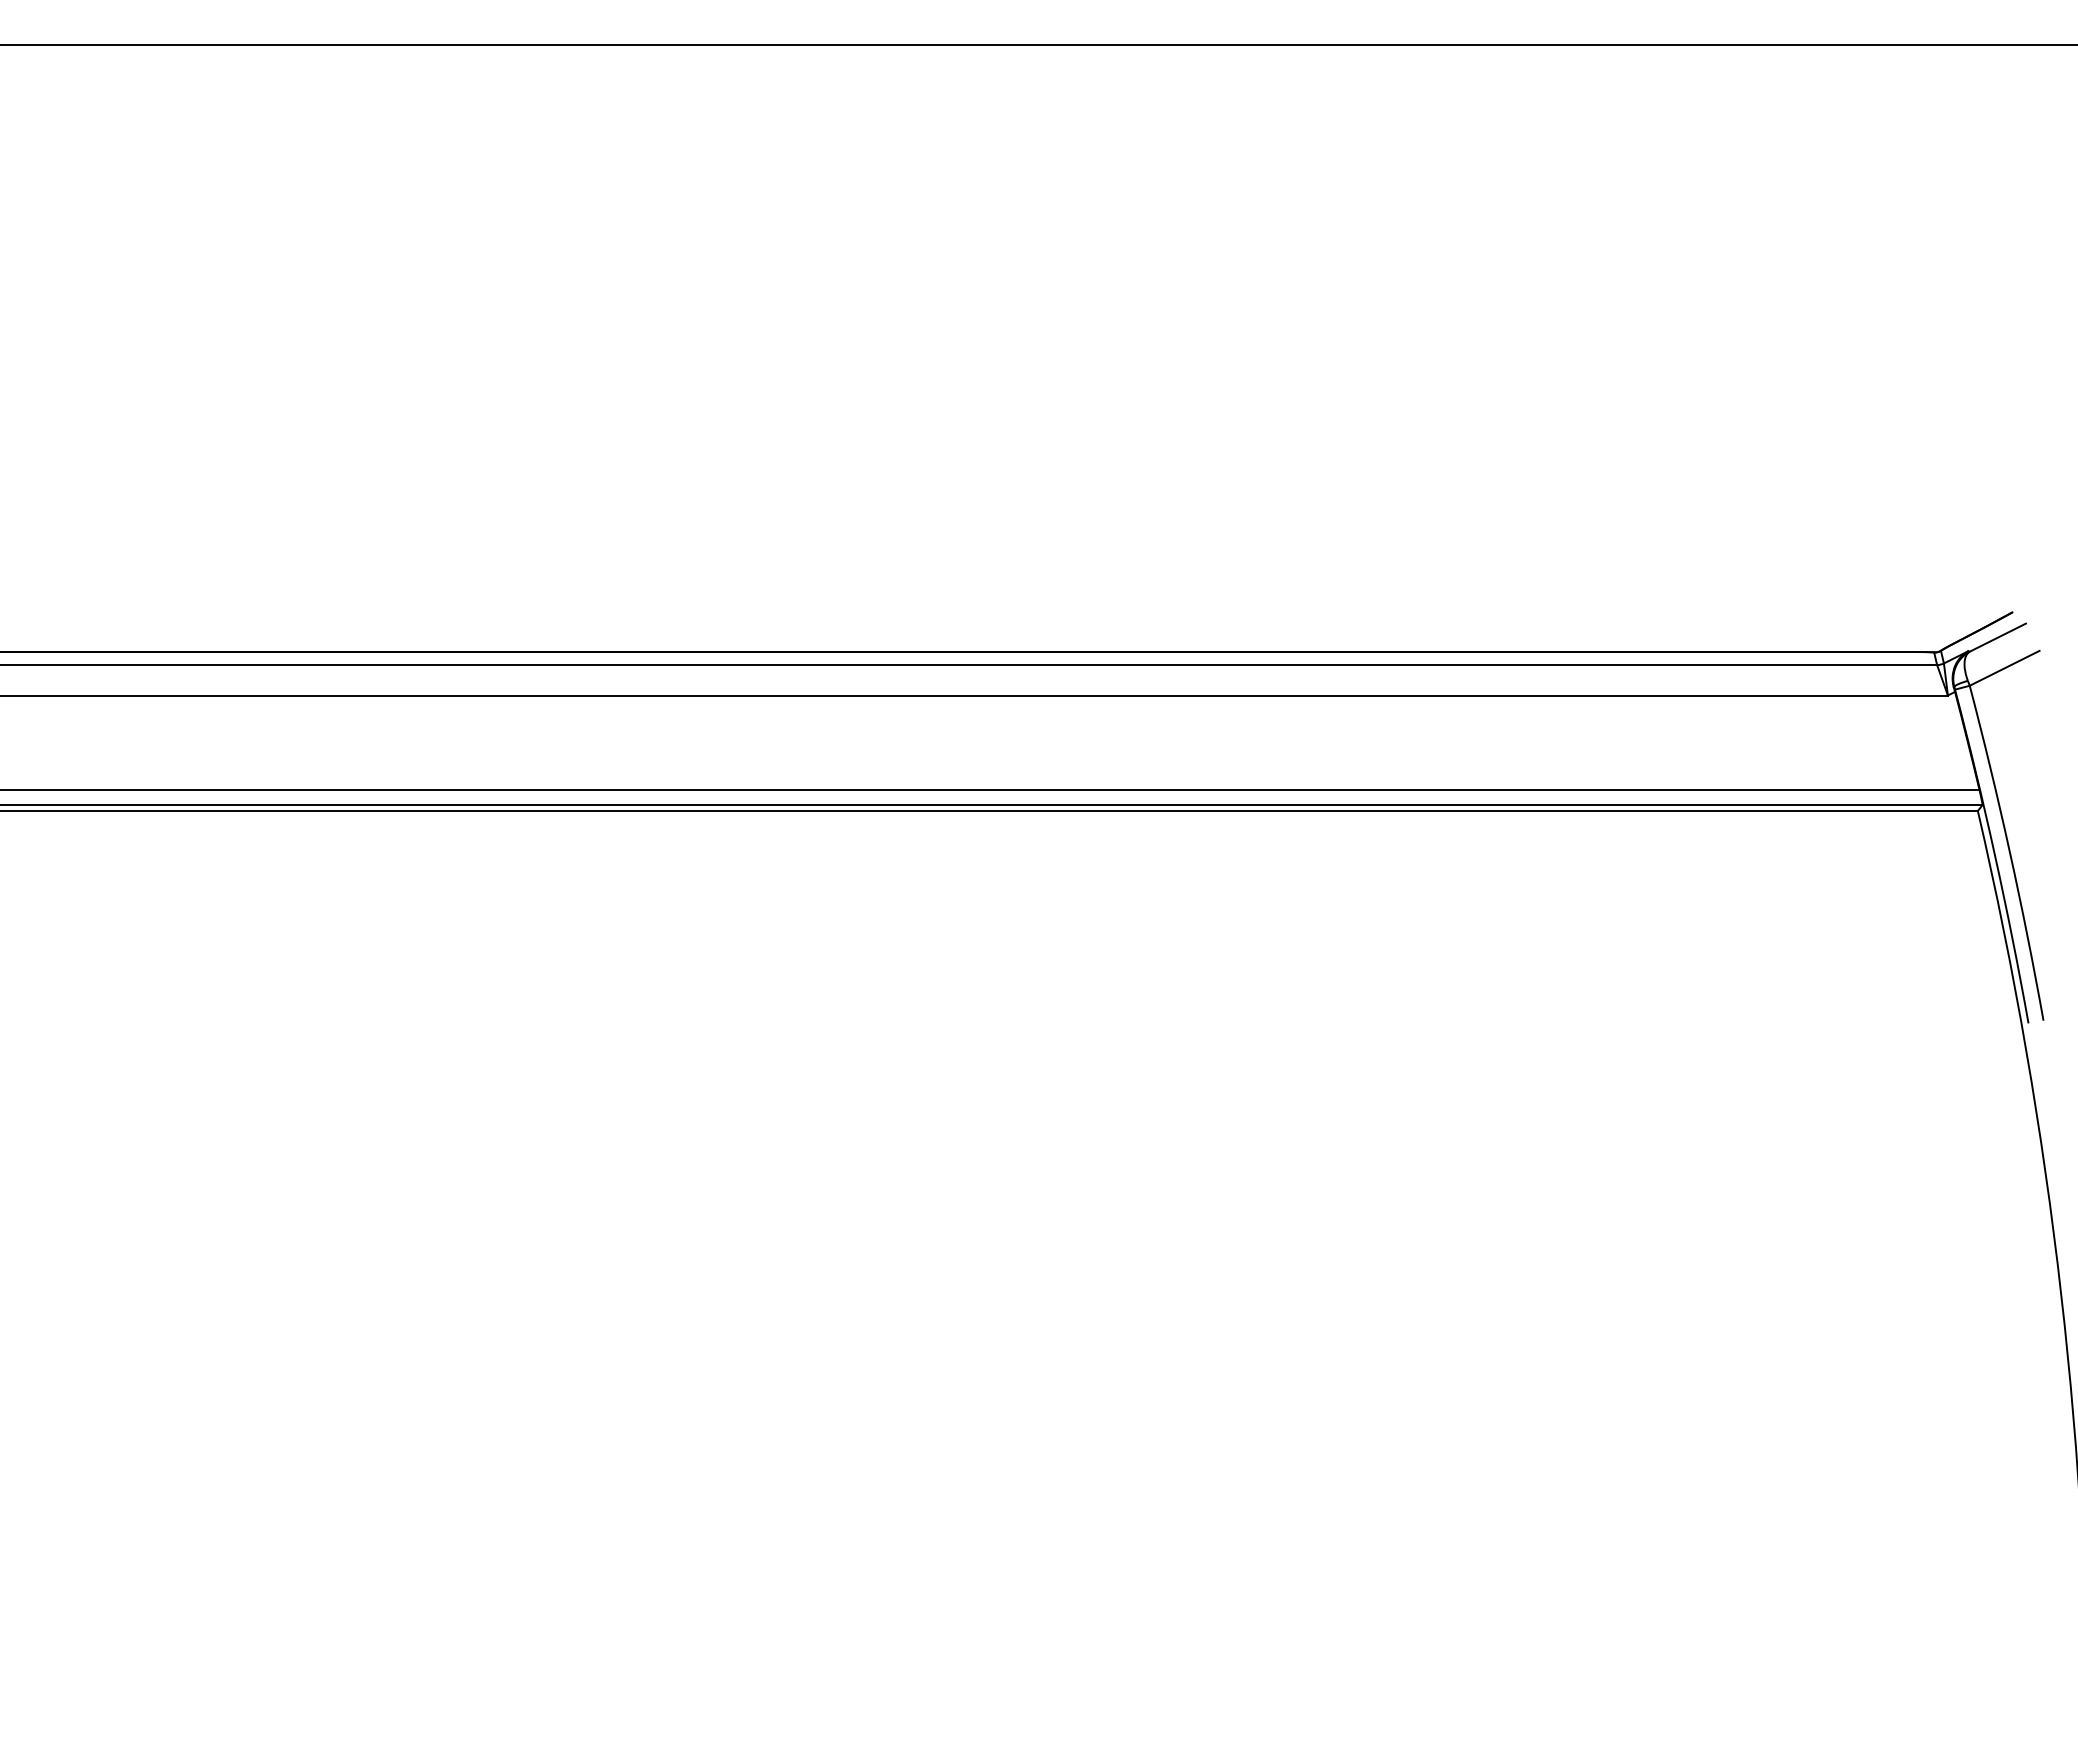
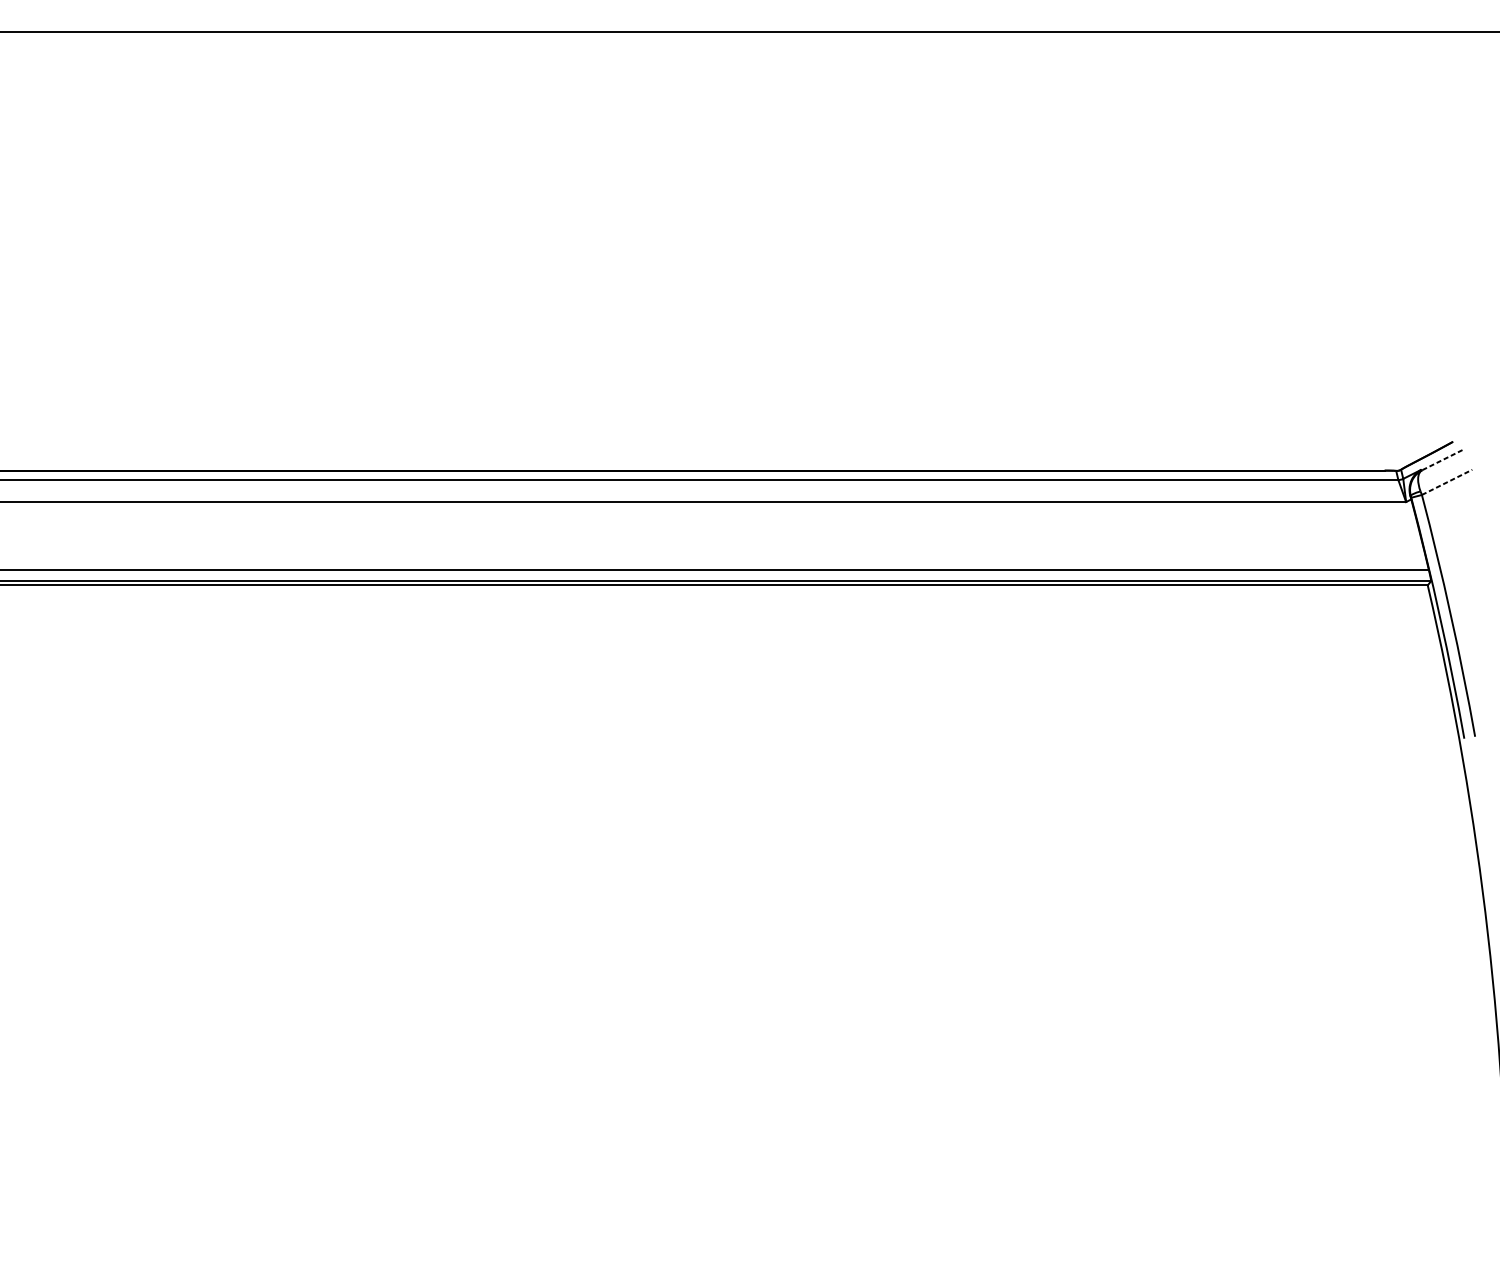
line: (1997, 637) -> (1441, 460), solid -> dashed
line: (2005, 668) -> (1447, 482), solid -> dashed

